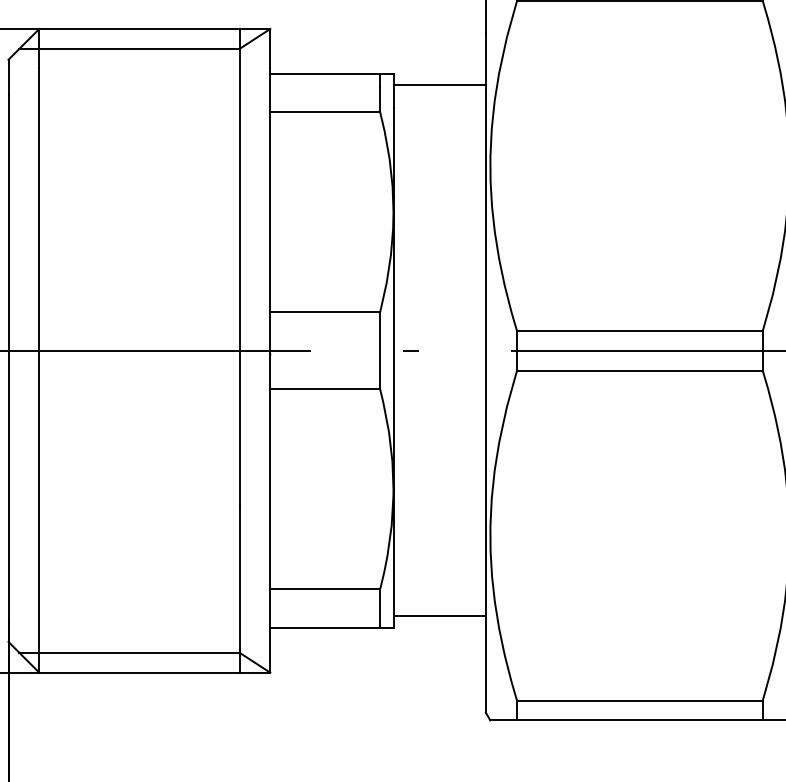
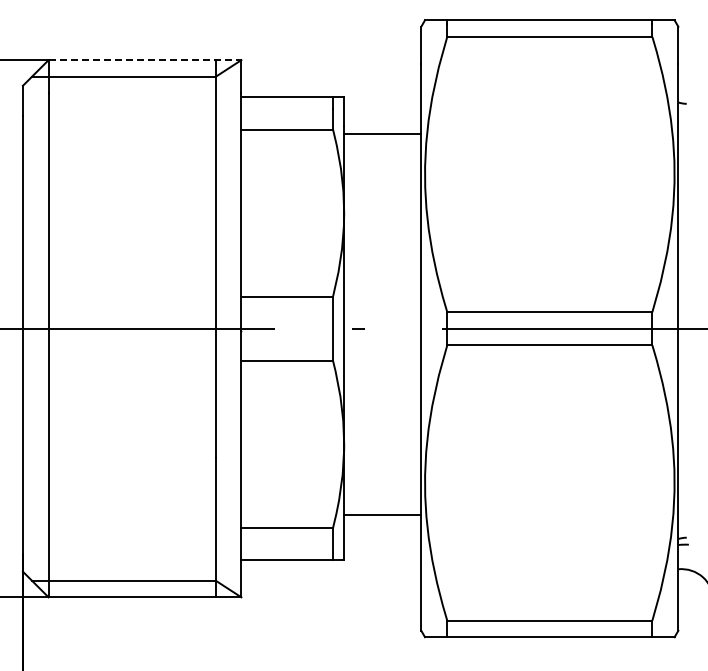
line: (155, 29) -> (145, 60), solid -> dashed
line: (439, 85) -> (382, 134), moved
line: (439, 616) -> (382, 515), moved

